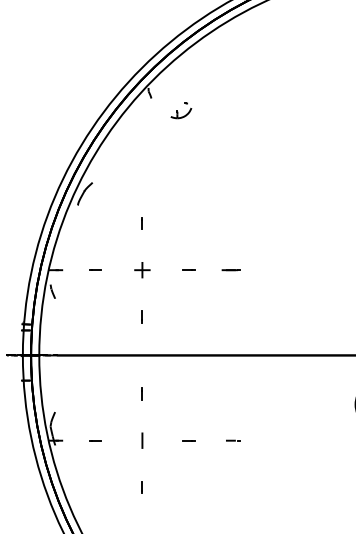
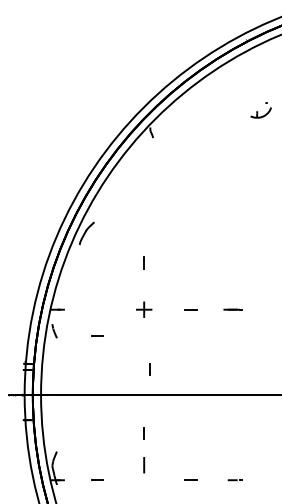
part: (181, 110) -> (261, 110), moved
line: (95, 269) -> (97, 335), moved
line: (141, 316) -> (149, 369), moved
line: (142, 440) -> (144, 465), moved

